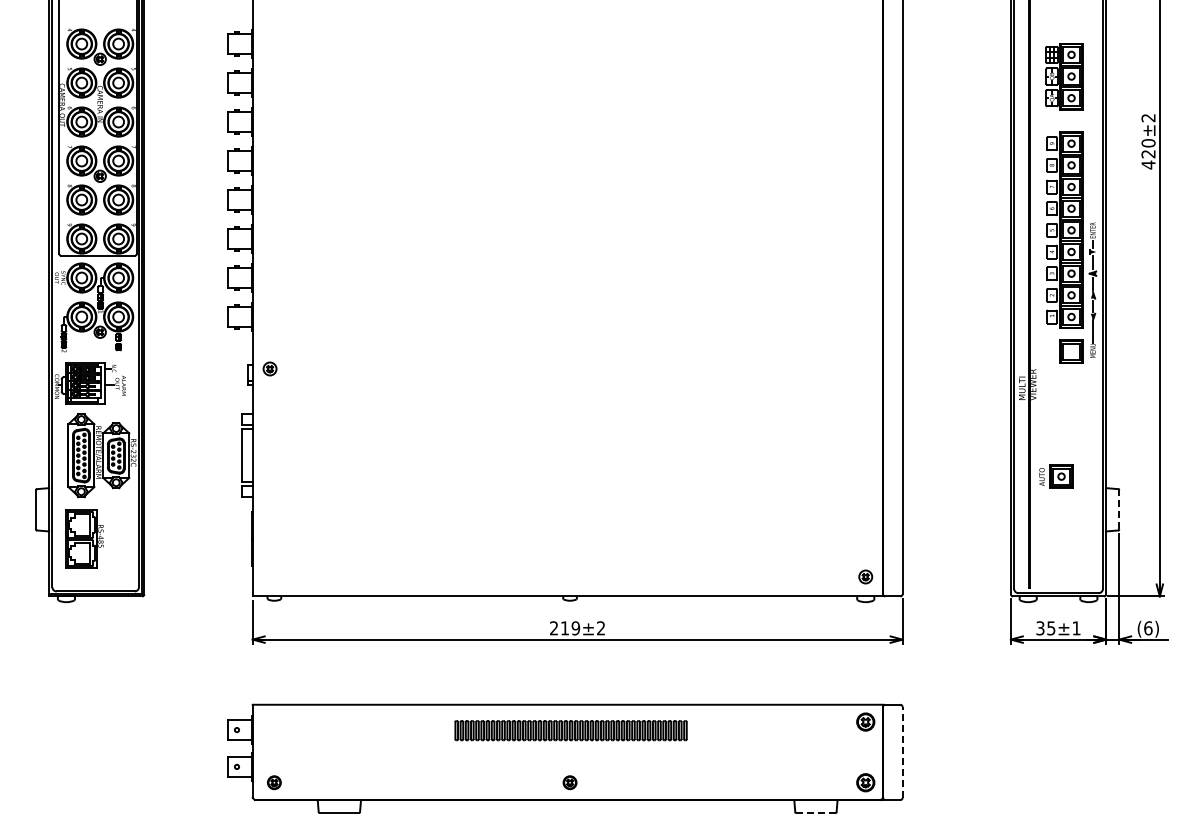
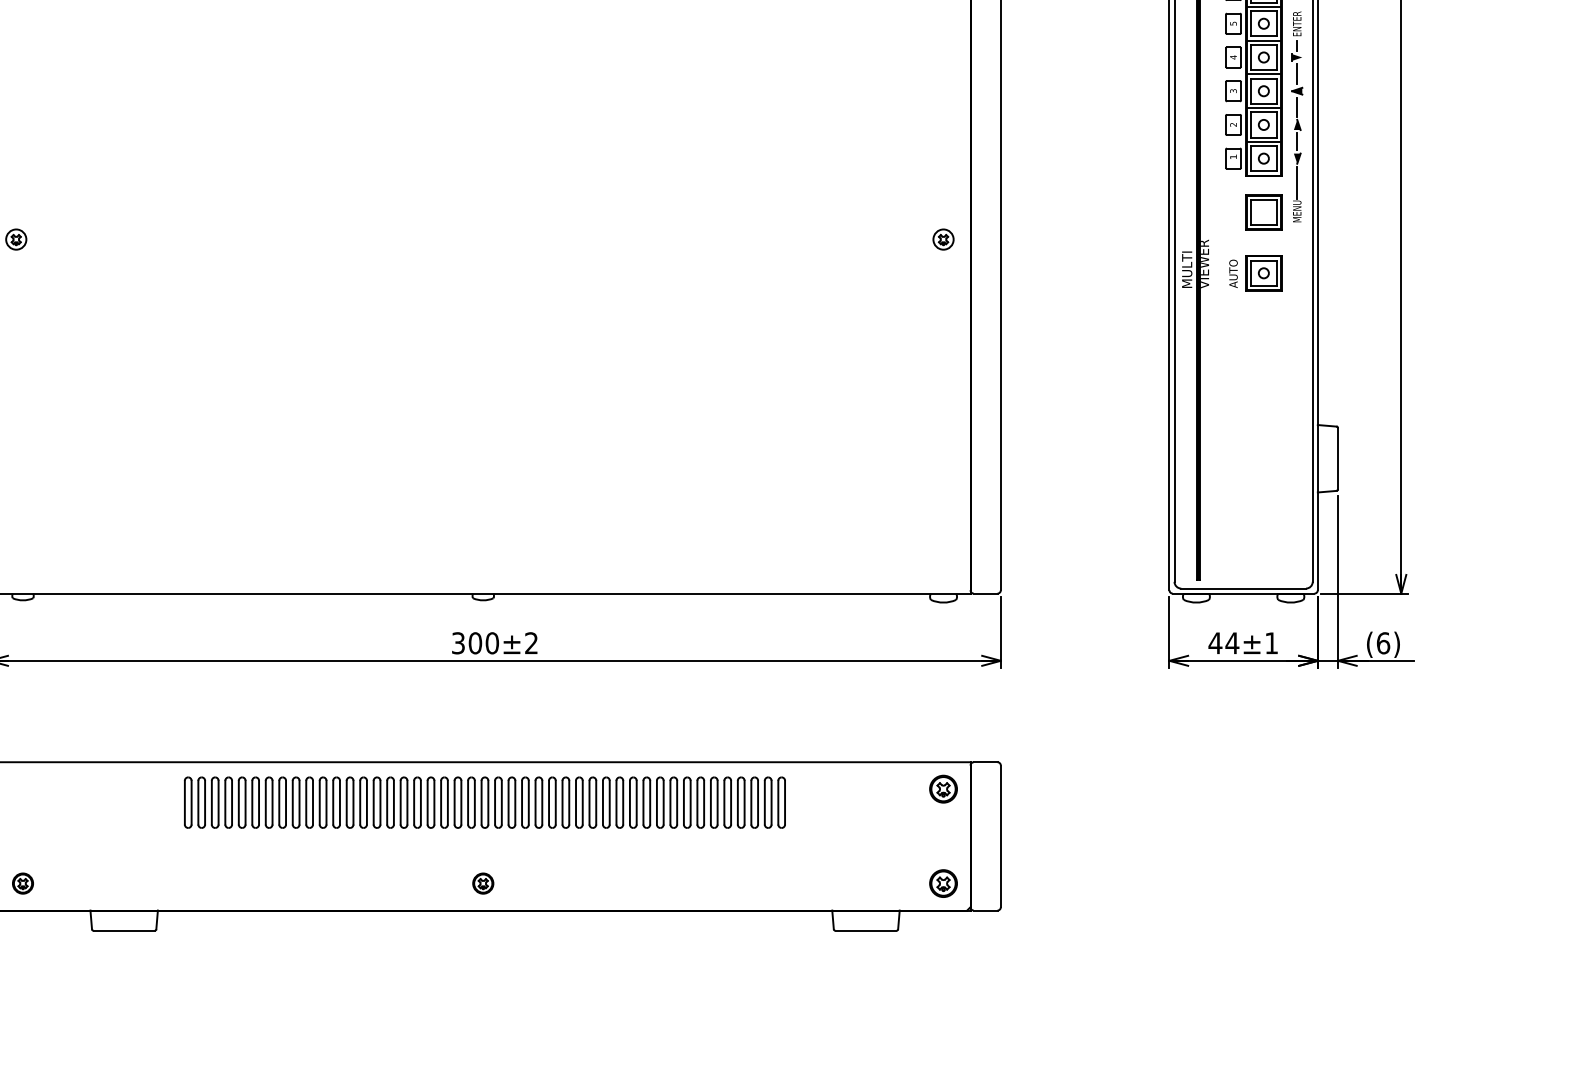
part: (1056, 476) -> (1256, 273), moved
line: (1119, 509) -> (1338, 458), dashed -> solid
part: (865, 576) -> (943, 238), moved
text: (564, 628) -> (474, 643), 219±2 -> 300±2
text: (1045, 628) -> (1223, 643), 35±1 -> 44±1
part: (570, 730) -> (483, 802), size x1.67
line: (902, 751) -> (1000, 834), dashed -> solid
line: (815, 813) -> (865, 931), dashed -> solid

